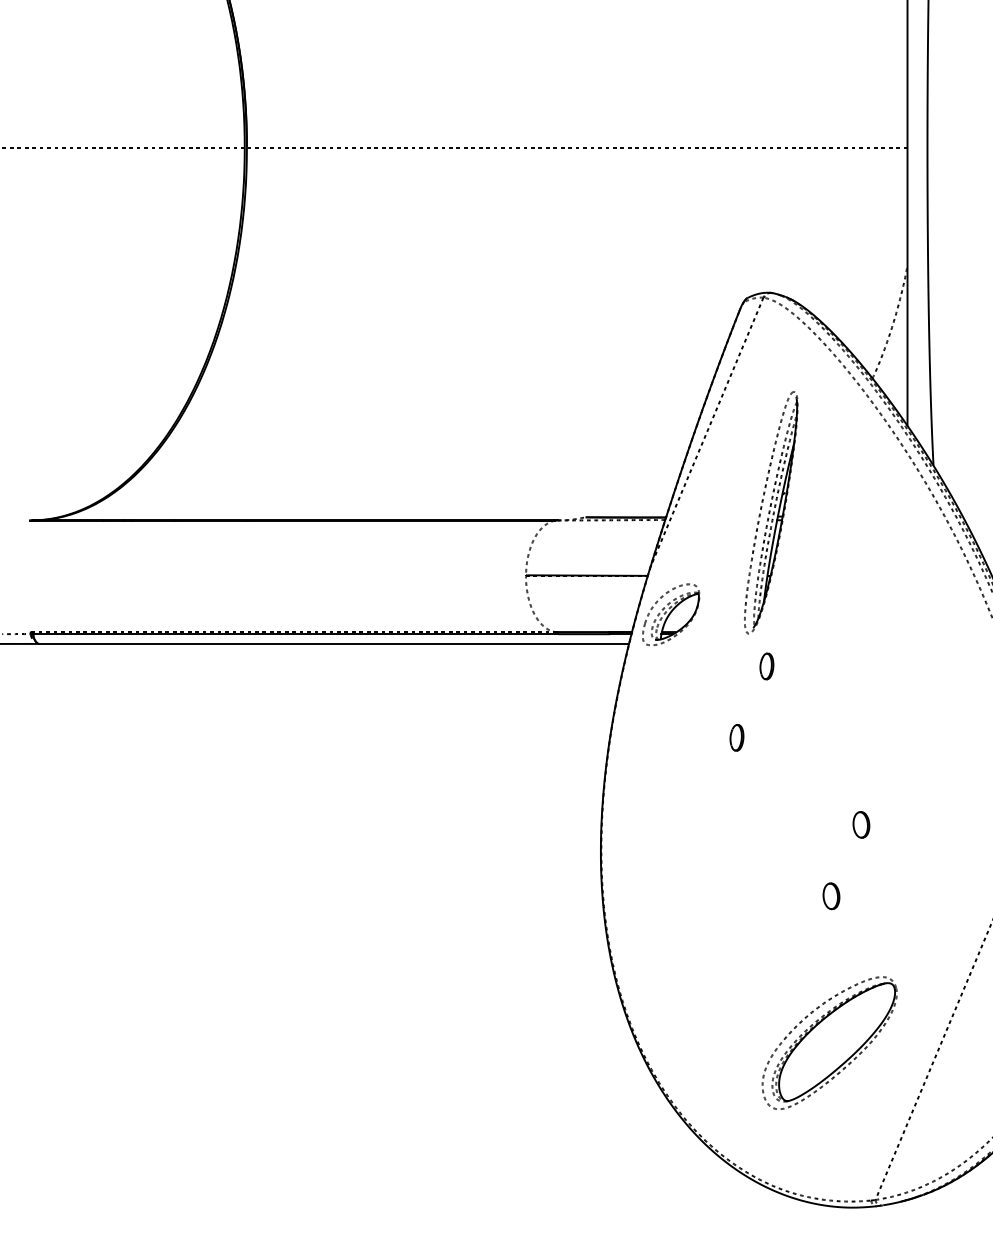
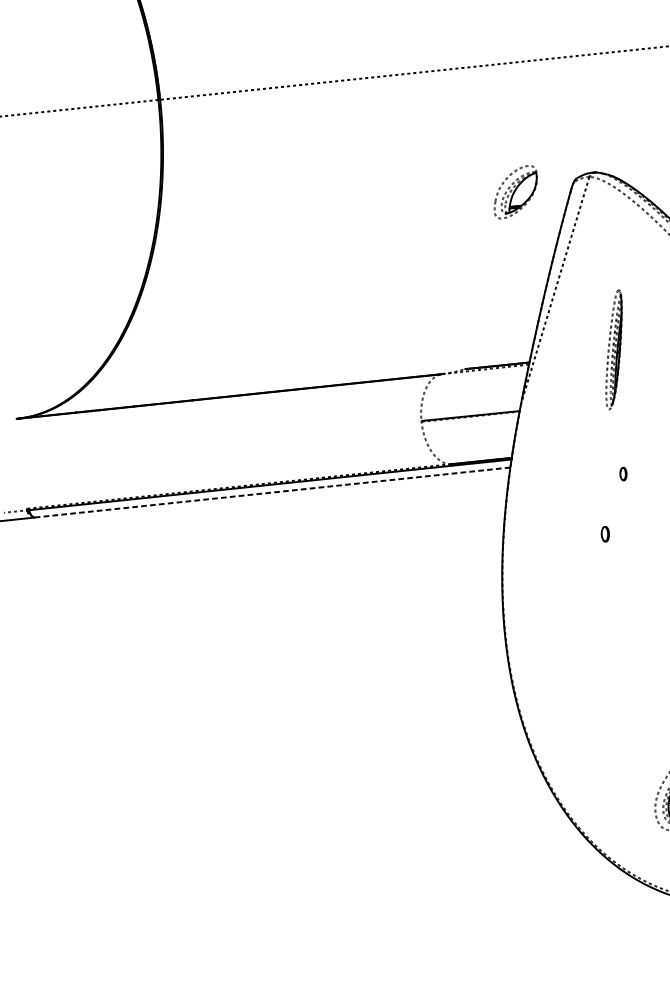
part: (771, 512) -> (614, 349), size x0.6
part: (671, 614) -> (516, 191), moved
line: (334, 643) -> (272, 492), solid -> dashed
part: (766, 666) -> (623, 474), size x0.6
part: (736, 737) -> (604, 533), size x0.7

